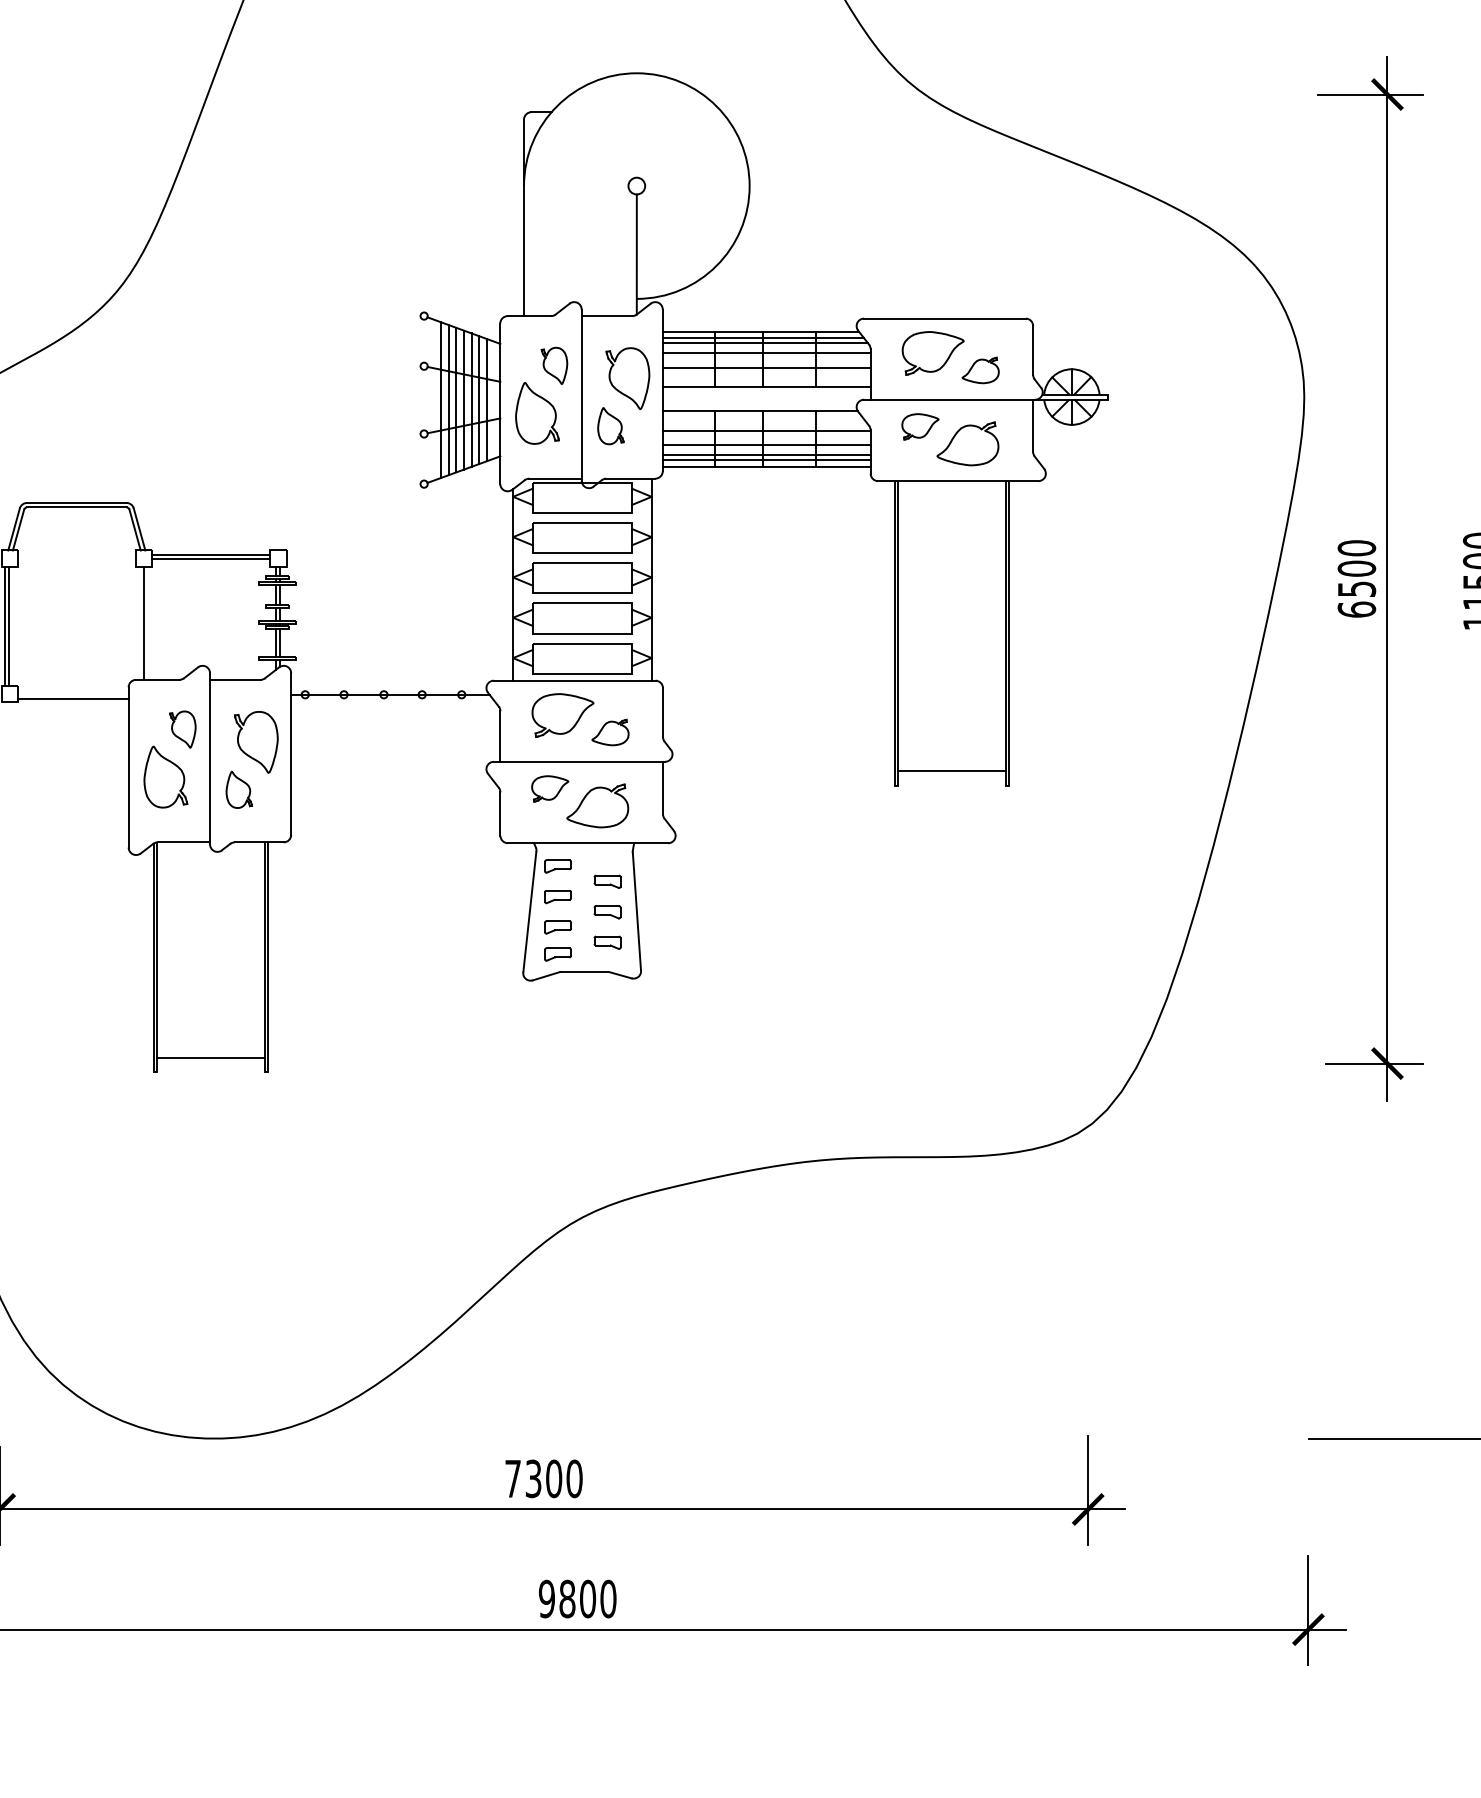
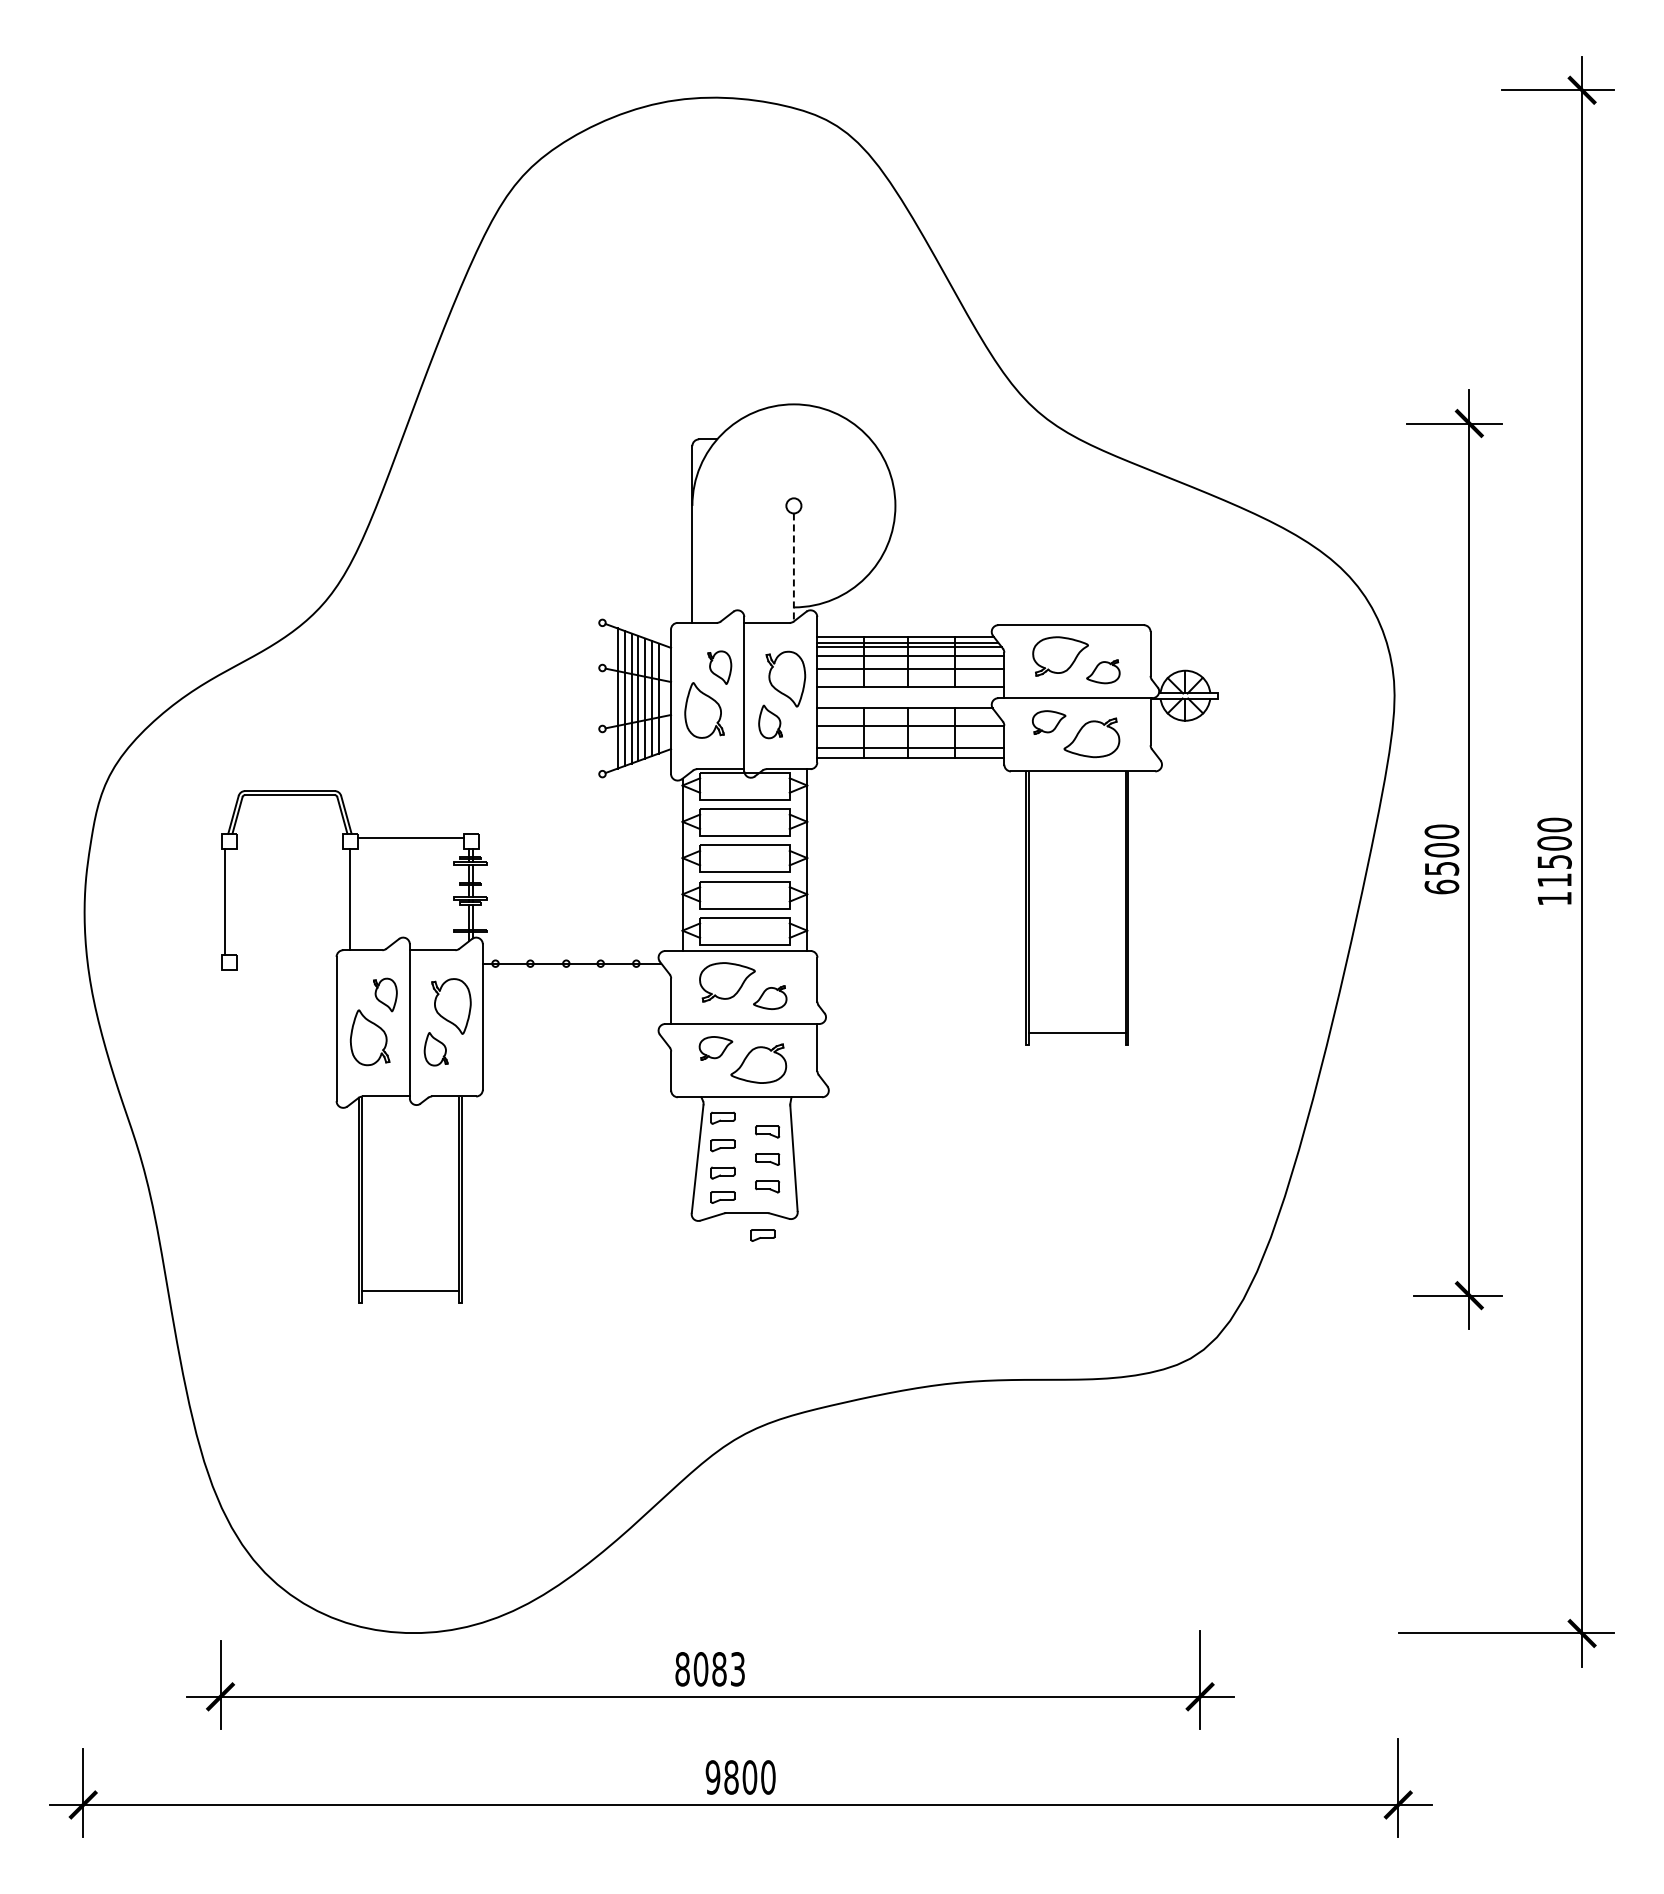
line: (636, 254) -> (793, 567), solid -> dashed
line: (766, 445) -> (910, 739), removed
line: (766, 460) -> (910, 752), removed
line: (210, 559) -> (410, 841), removed
line: (9, 625) -> (229, 901), removed
line: (72, 699) -> (286, 967), removed
part: (601, 996) -> (762, 1235), added
text: (544, 1479) -> (710, 1669), 7300 -> 8083

